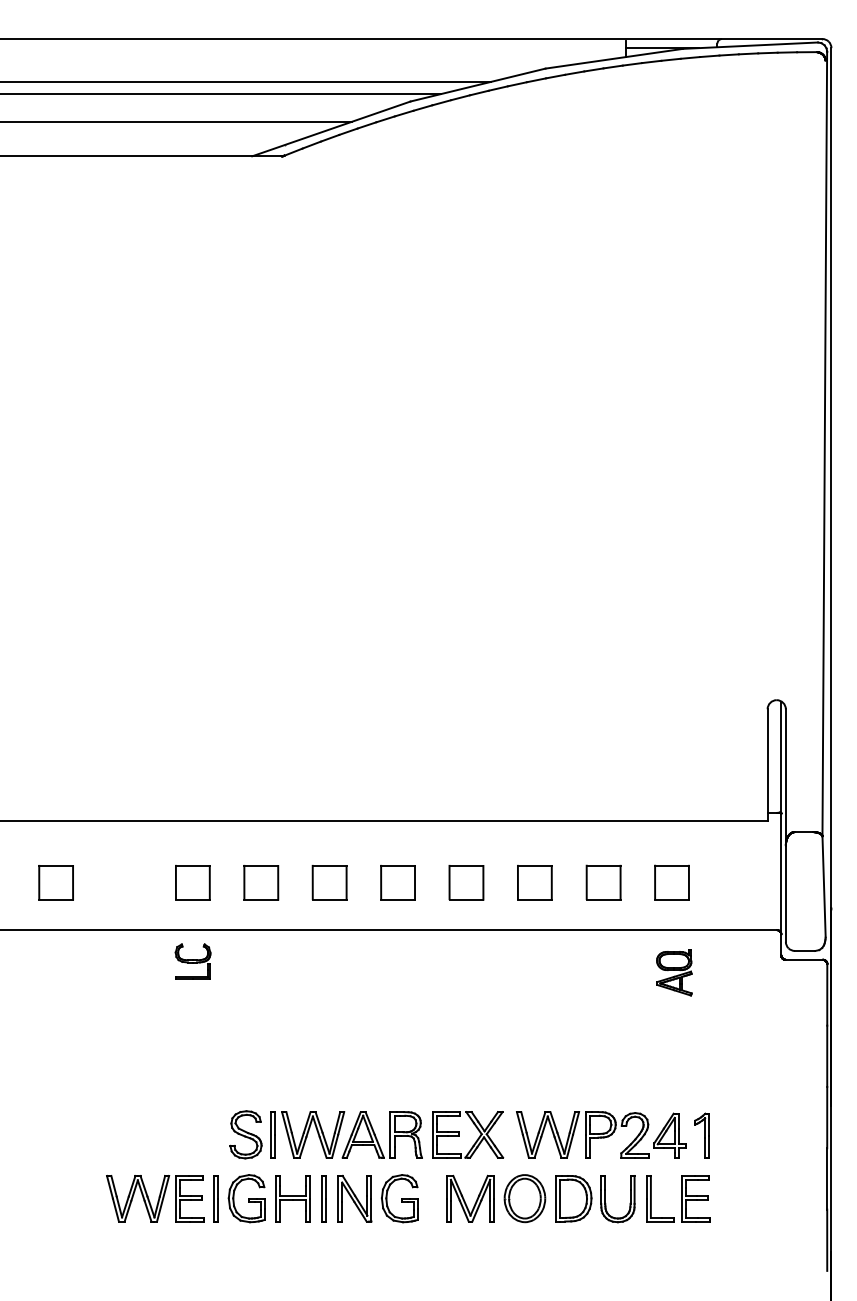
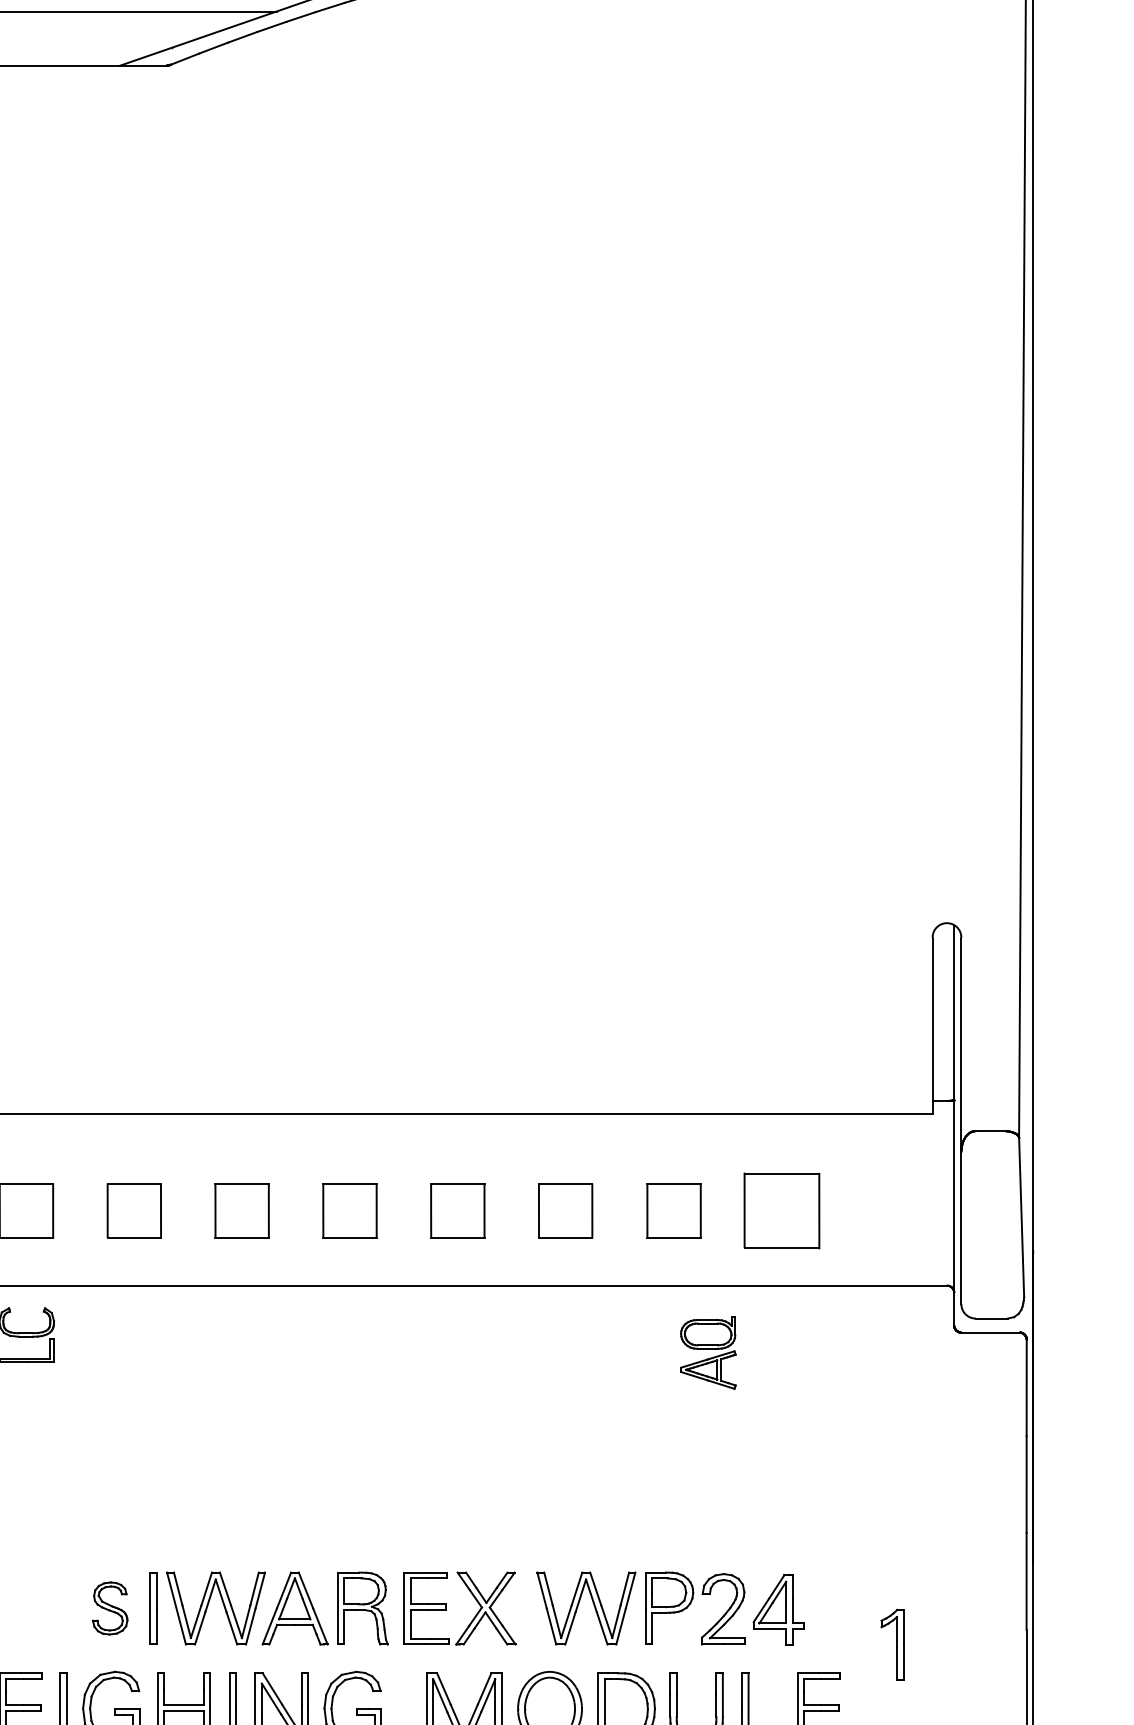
part: (671, 882) -> (781, 1210), size x1.4
part: (674, 972) -> (708, 1352), moved
part: (245, 1134) -> (109, 1607), size x0.7
part: (701, 1135) -> (891, 1644), moved

